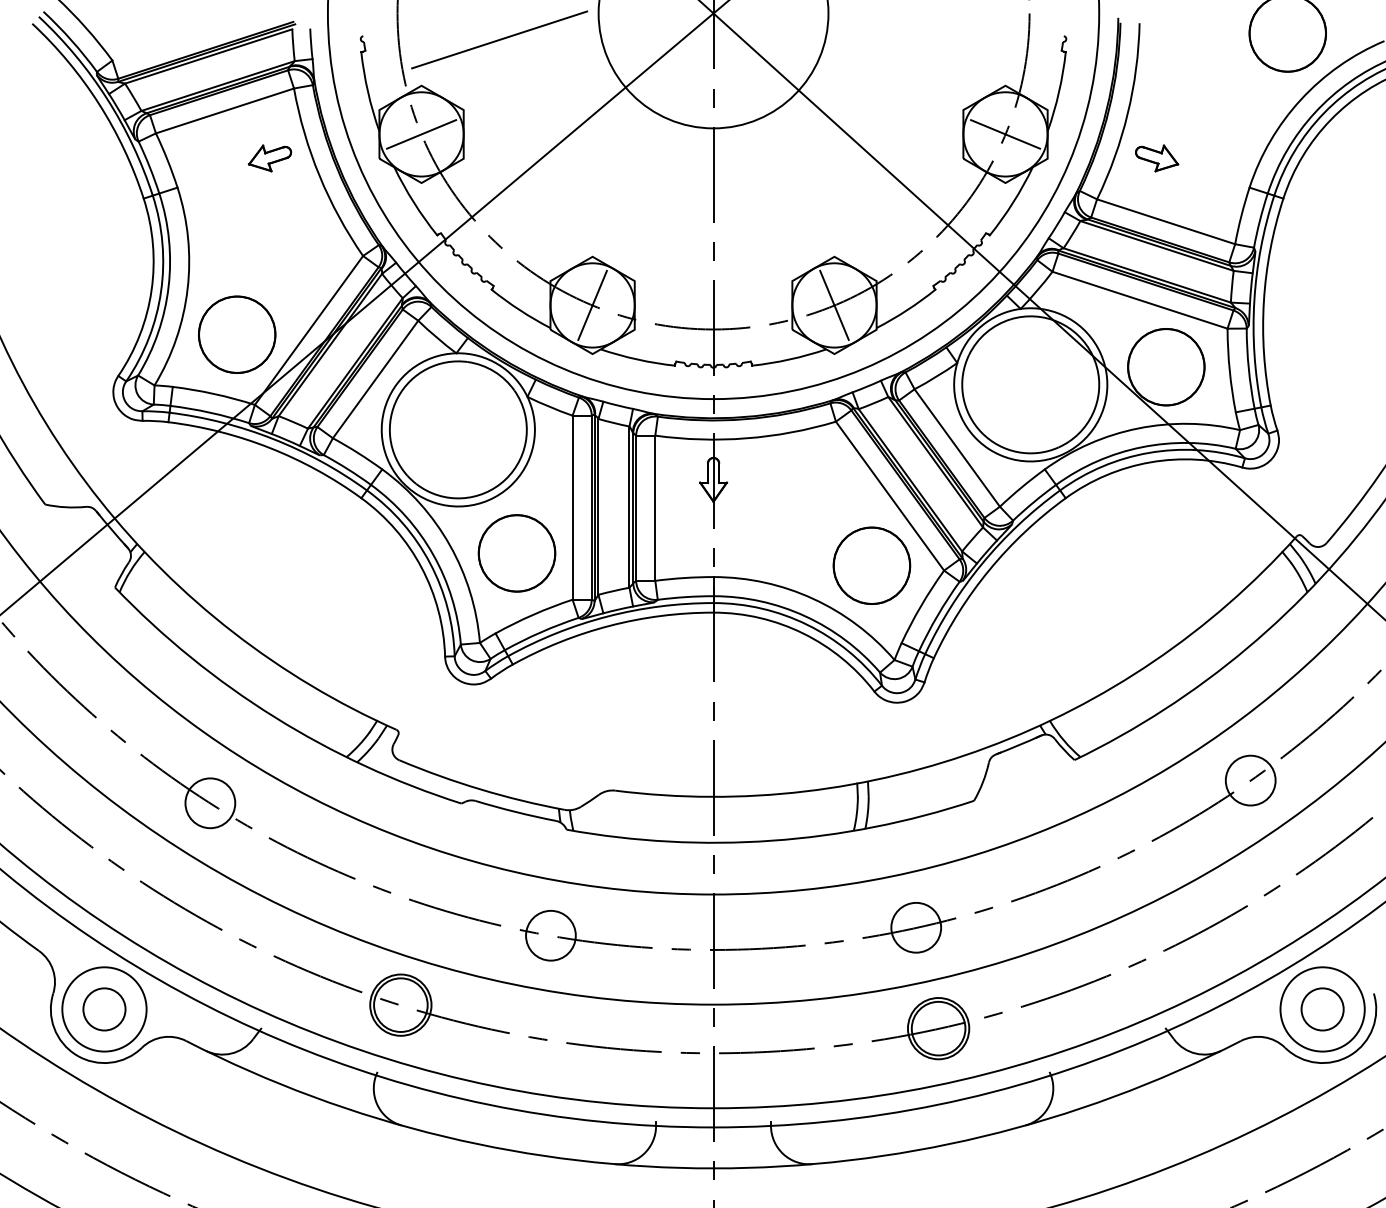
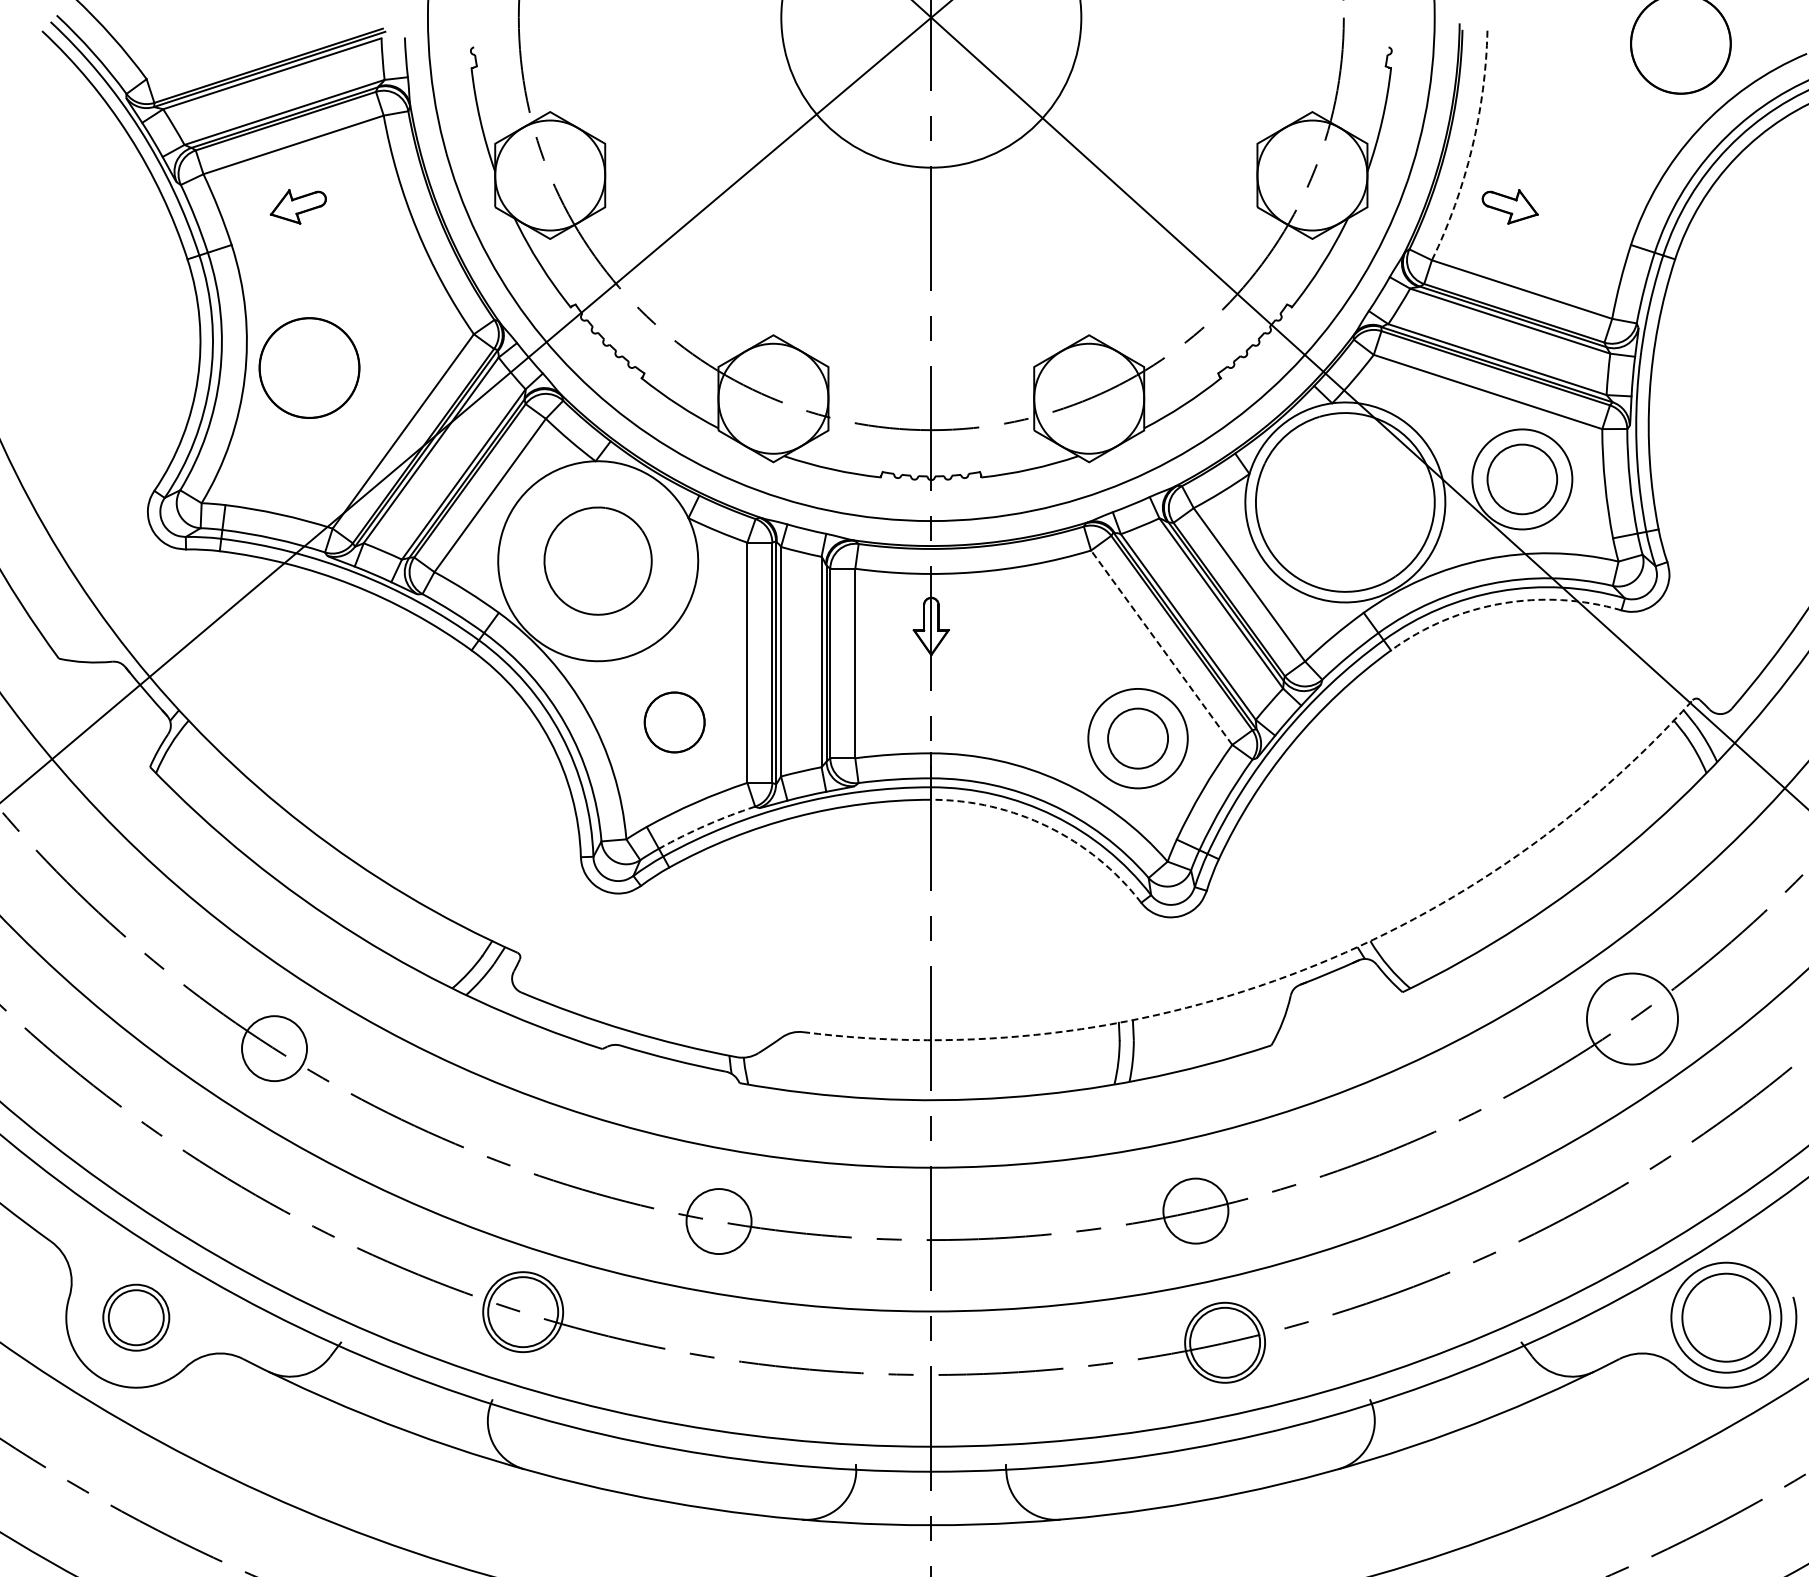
line: (499, 40) -> (651, 52), removed
arc: (1128, 113) -> (1472, 148), solid -> dashed
line: (421, 134) -> (550, 175), removed
line: (1005, 134) -> (1312, 175), removed
part: (269, 158) -> (297, 206), moved
line: (592, 305) -> (773, 398), removed
line: (834, 305) -> (1089, 398), removed
circle: (237, 334) -> (309, 367), moved
circle: (1166, 367) -> (1522, 479), size x0.7
part: (457, 429) -> (597, 560), size x0.6
arc: (1150, 462) -> (1501, 603), solid -> dashed
line: (889, 495) -> (1161, 647), solid -> dashed
circle: (516, 553) -> (674, 722), size x0.6
circle: (872, 565) -> (1138, 738), size x0.6
arc: (541, 632) -> (706, 825), solid -> dashed
arc: (803, 633) -> (1048, 826), solid -> dashed
arc: (987, 747) -> (1288, 975), solid -> dashed
circle: (1249, 780) -> (1631, 1018), size x1.4
circle: (104, 1009) -> (136, 1317), size x0.6
circle: (1321, 1009) -> (1725, 1317), size x1.6

